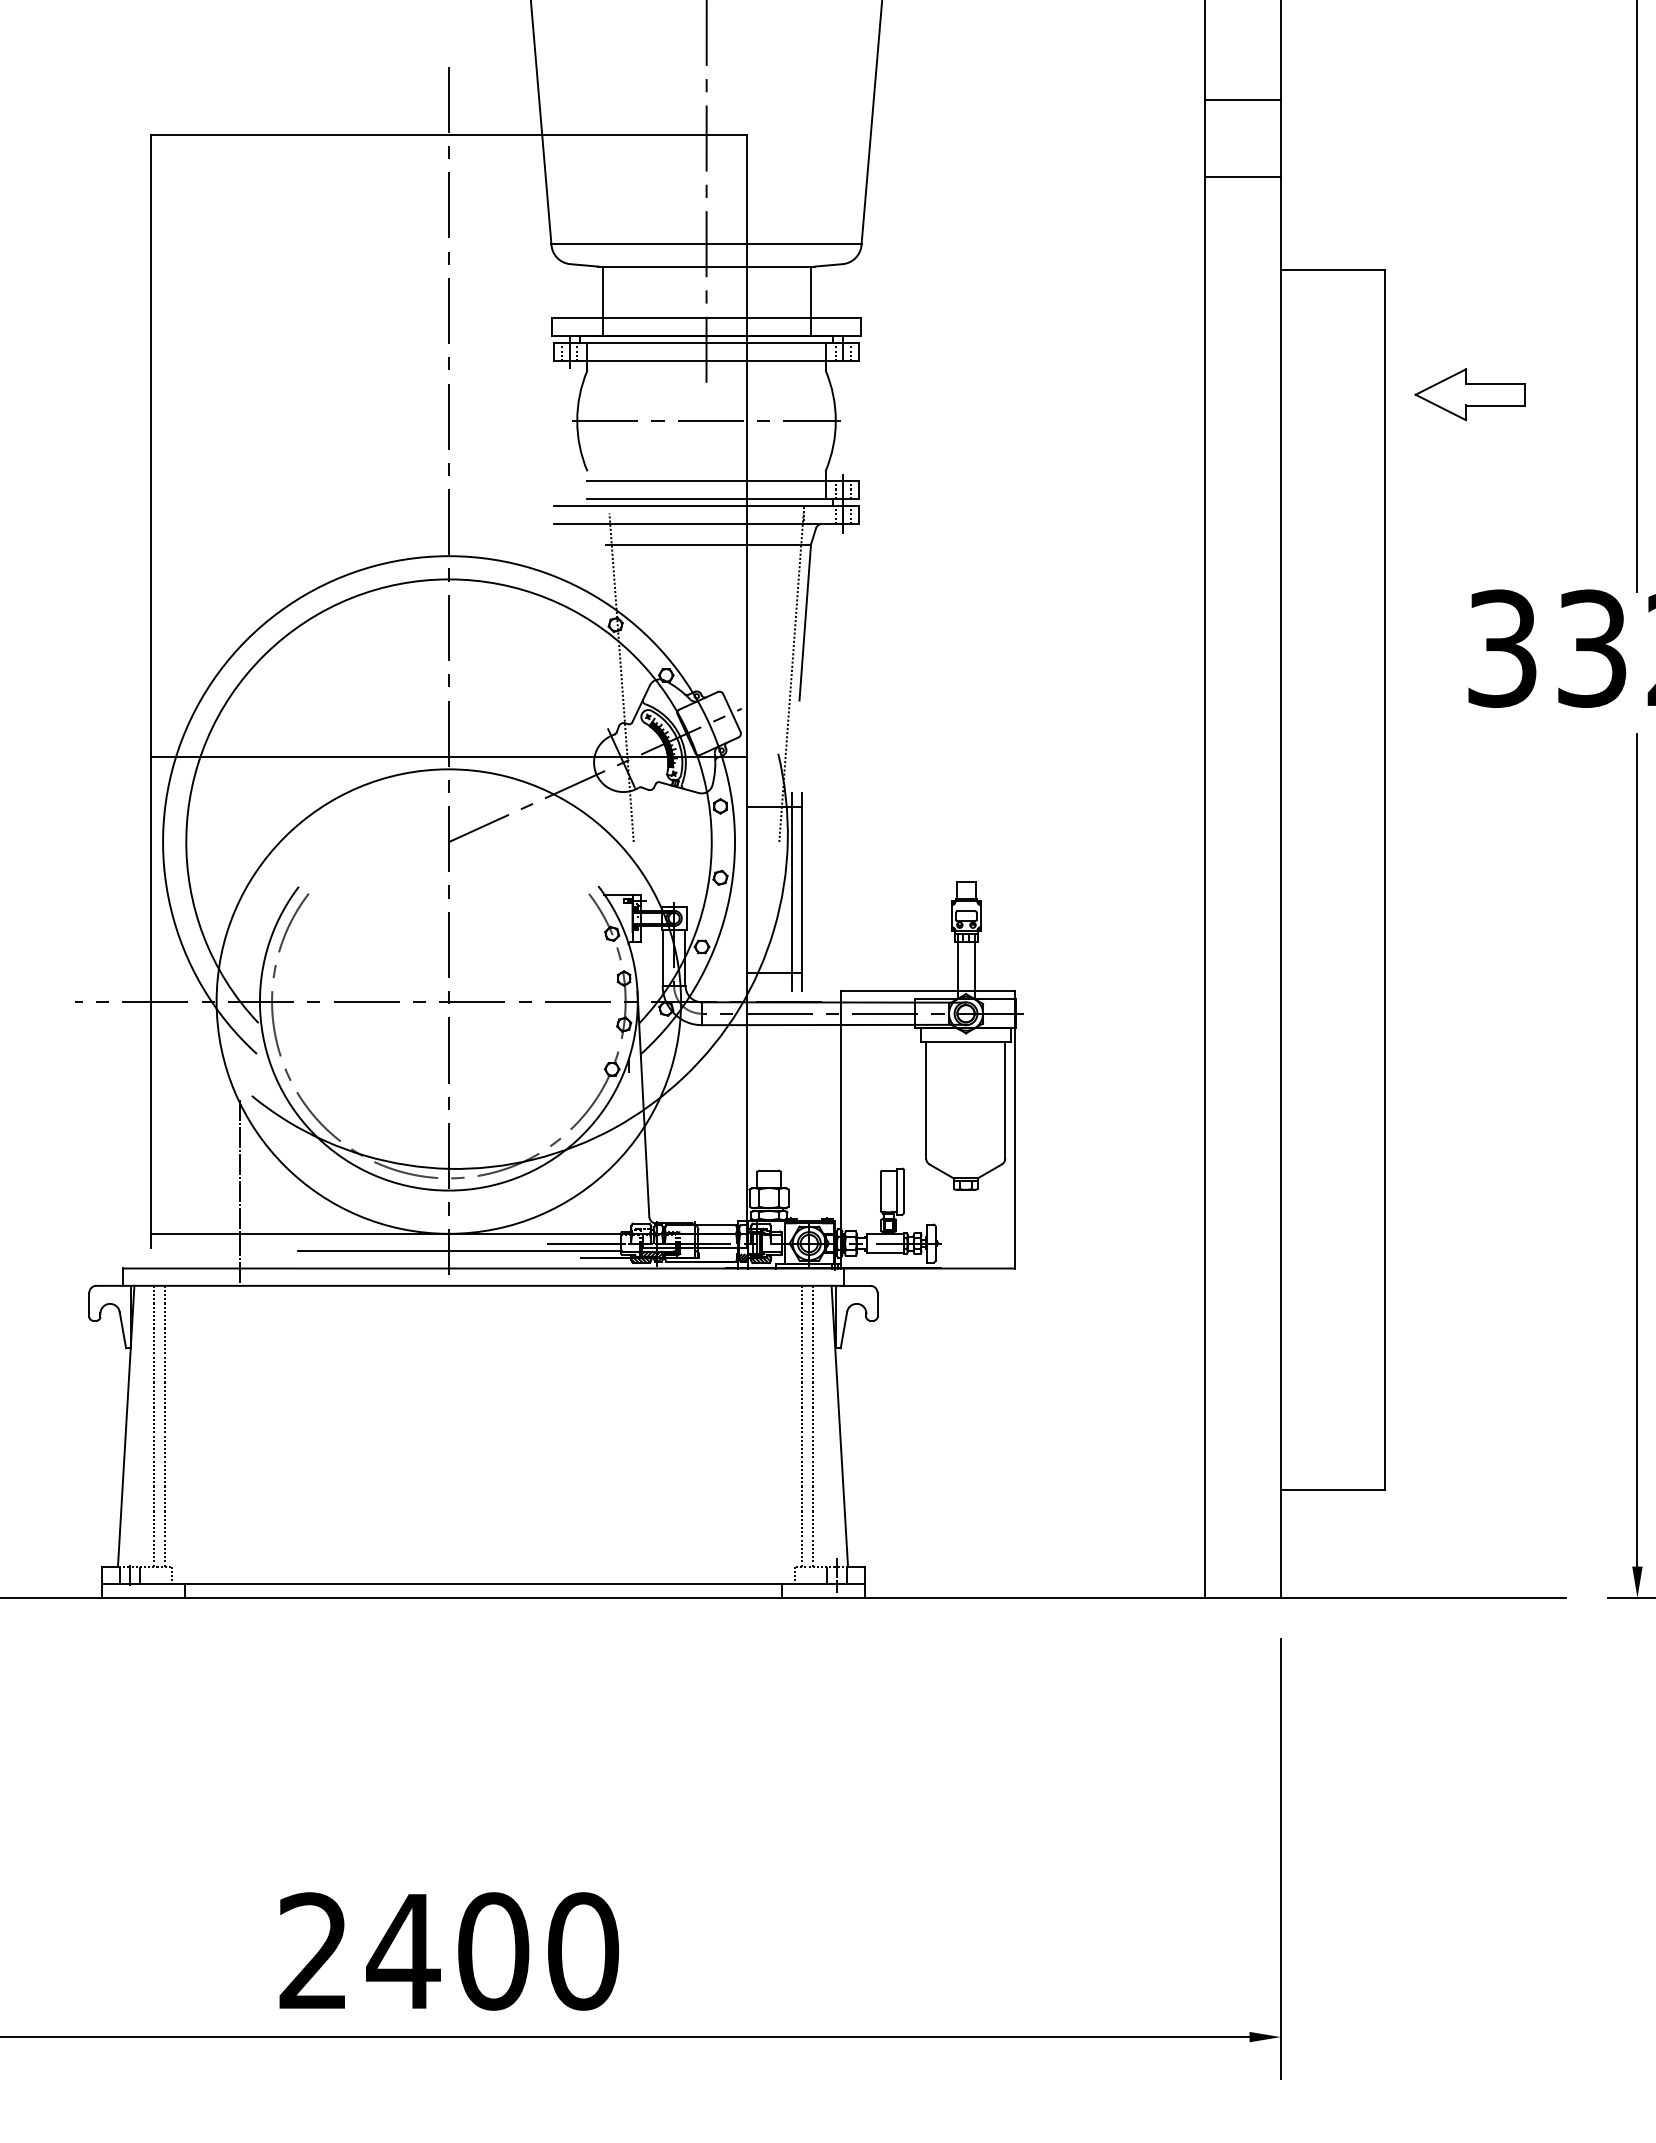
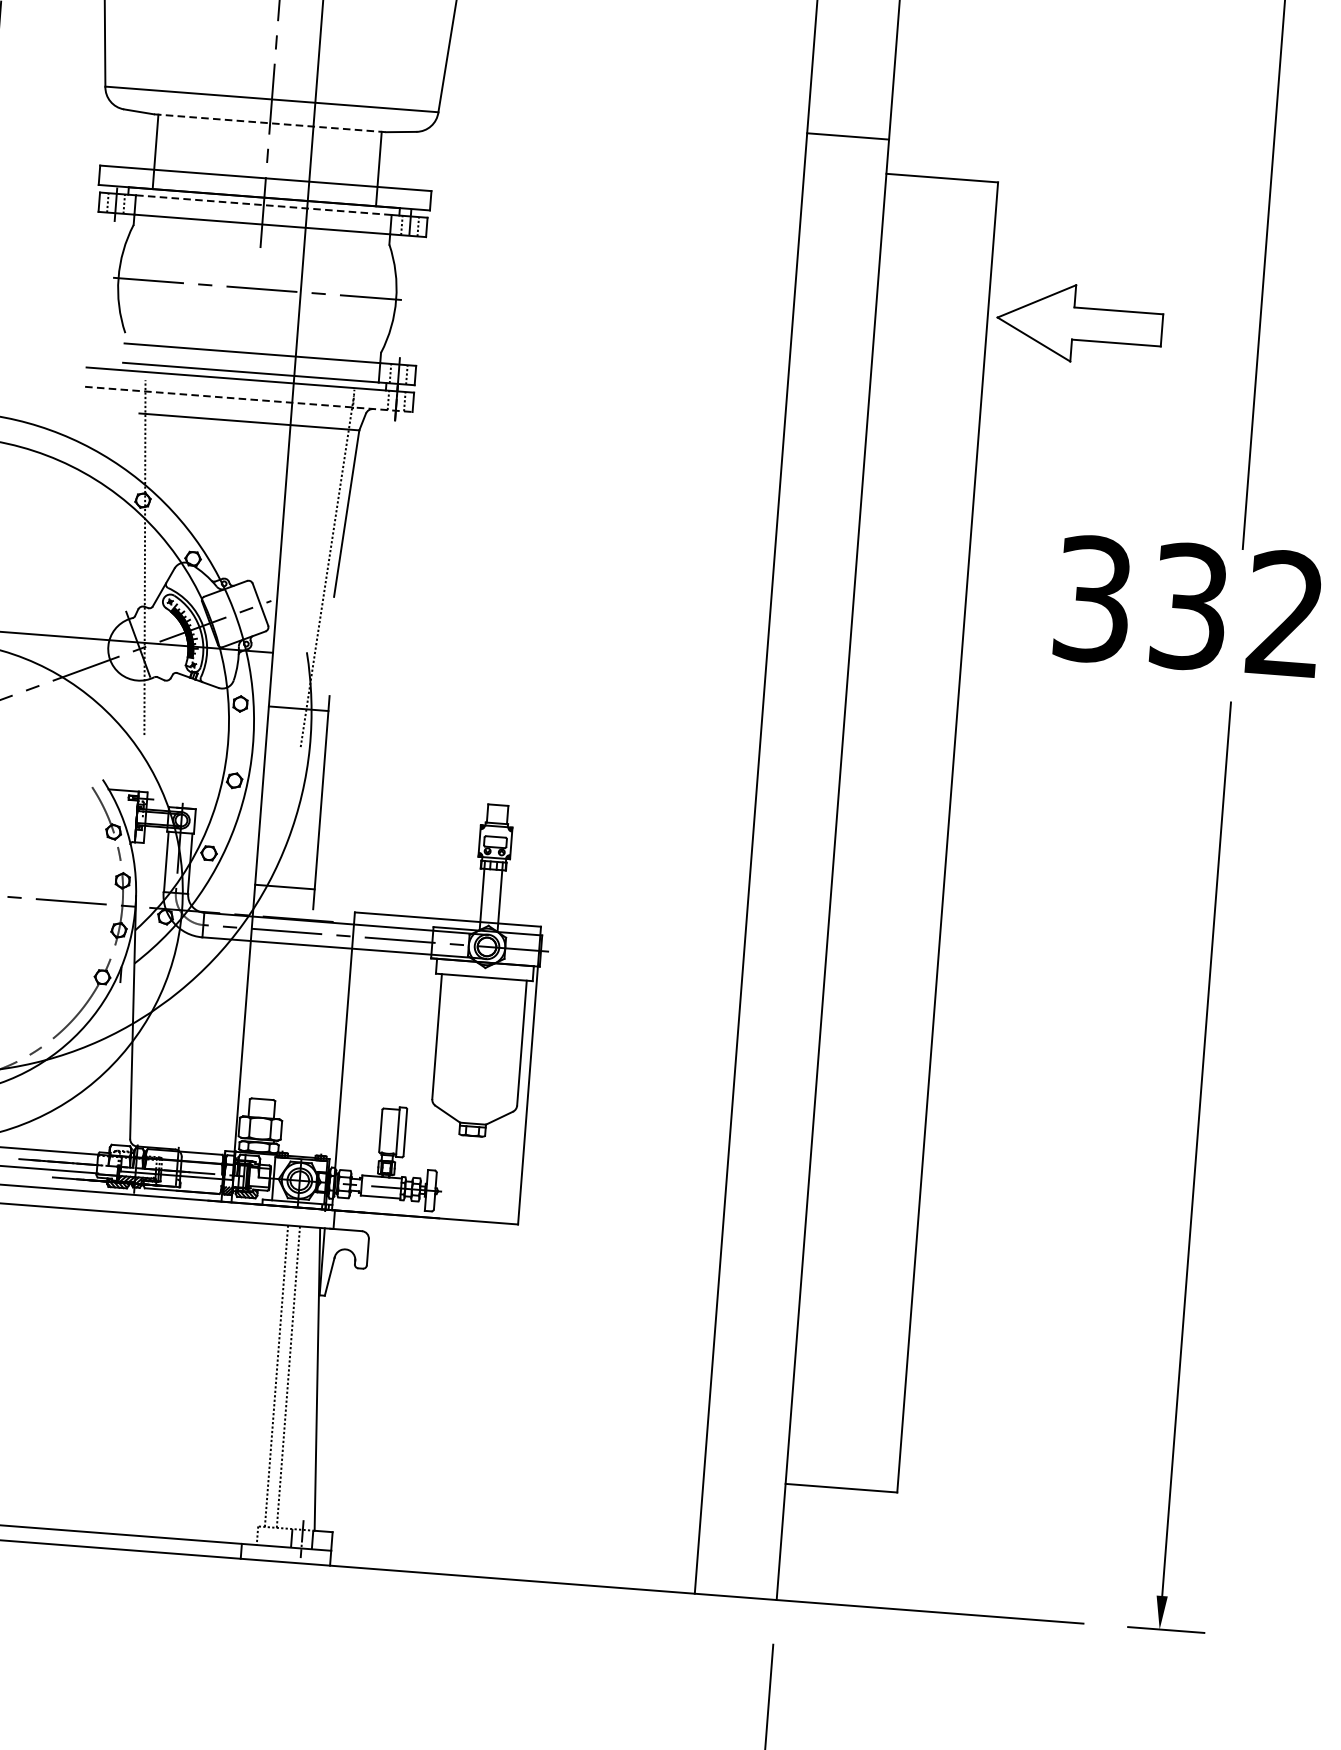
line: (1242, 176) -> (847, 136), moved
line: (707, 266) -> (271, 123), solid -> dashed
line: (706, 342) -> (263, 204), solid -> dashed
part: (1469, 394) -> (1078, 323), size x1.4
line: (706, 523) -> (248, 399), solid -> dashed
line: (792, 891) -> (310, 801), removed

